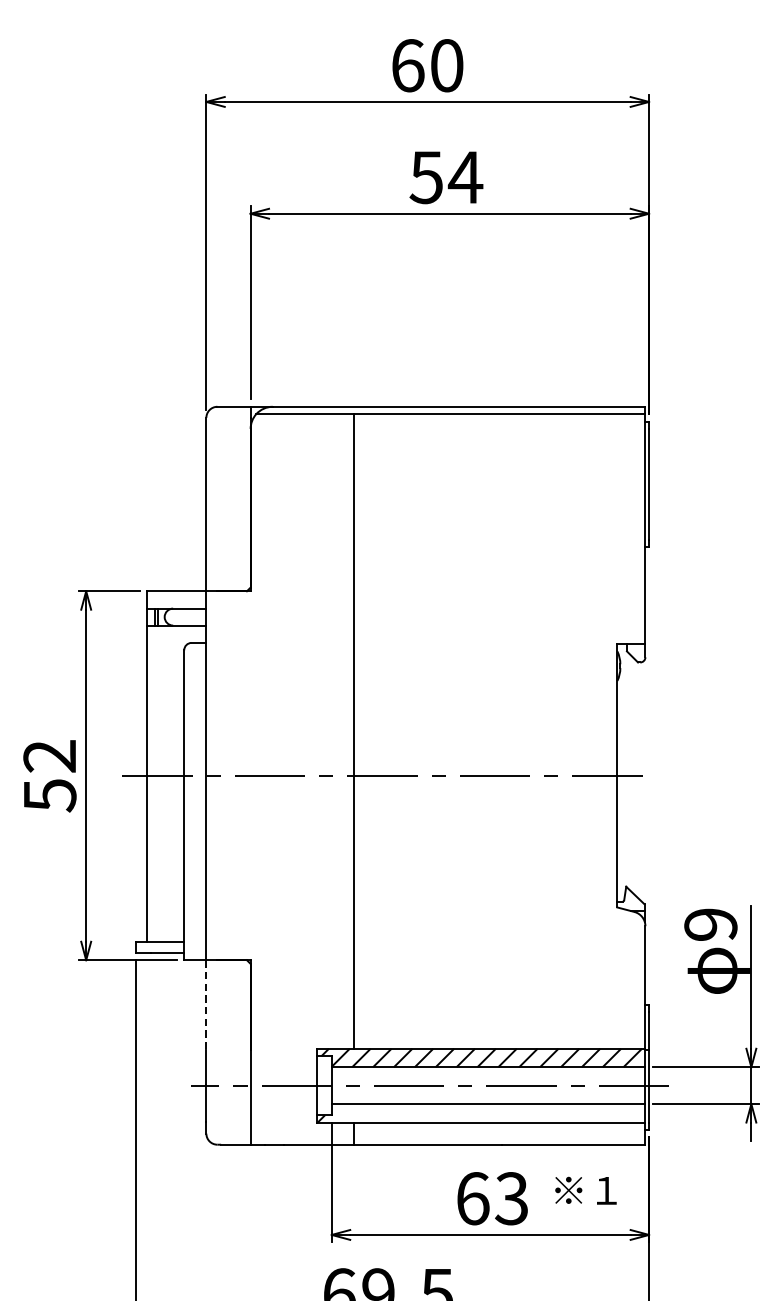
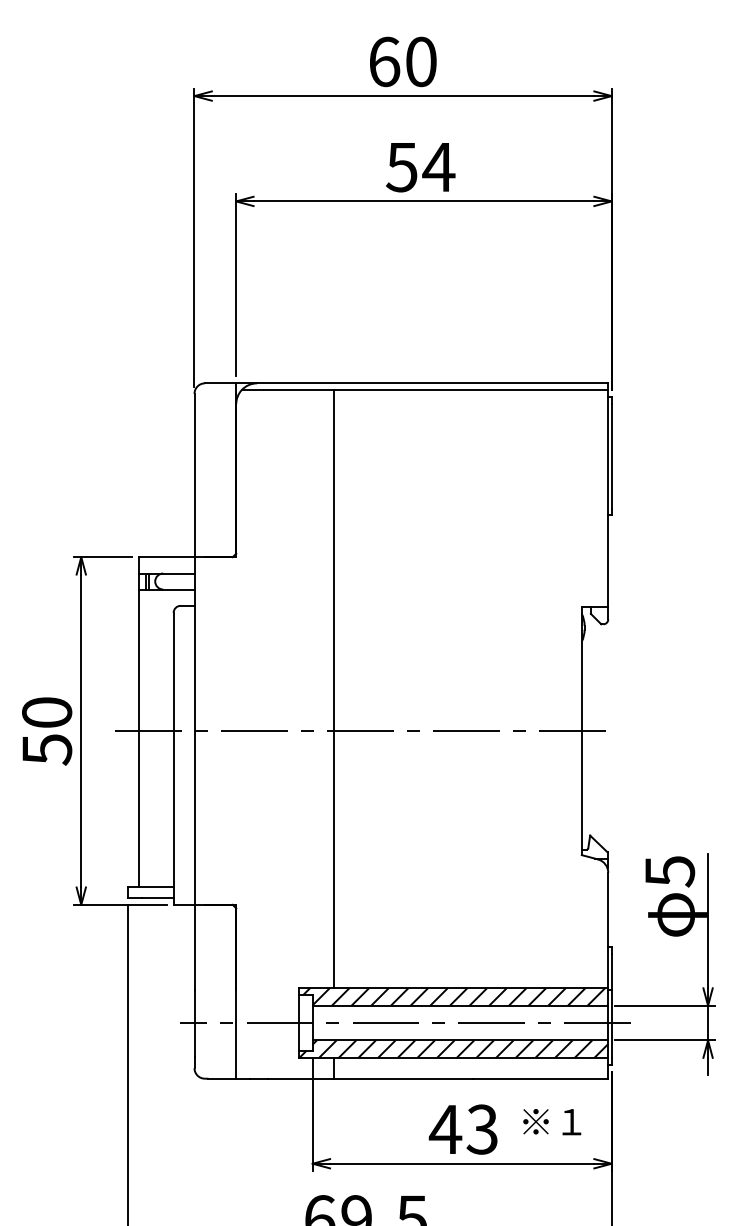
text: (50, 756) -> (47, 712), 52 -> 50
text: (710, 924) -> (669, 871), 9 -> 5
line: (206, 1005) -> (194, 947), dashed -> solid
hatch: (488, 1112) -> (460, 1048), added
text: (472, 1198) -> (445, 1129), 63 -> 43

